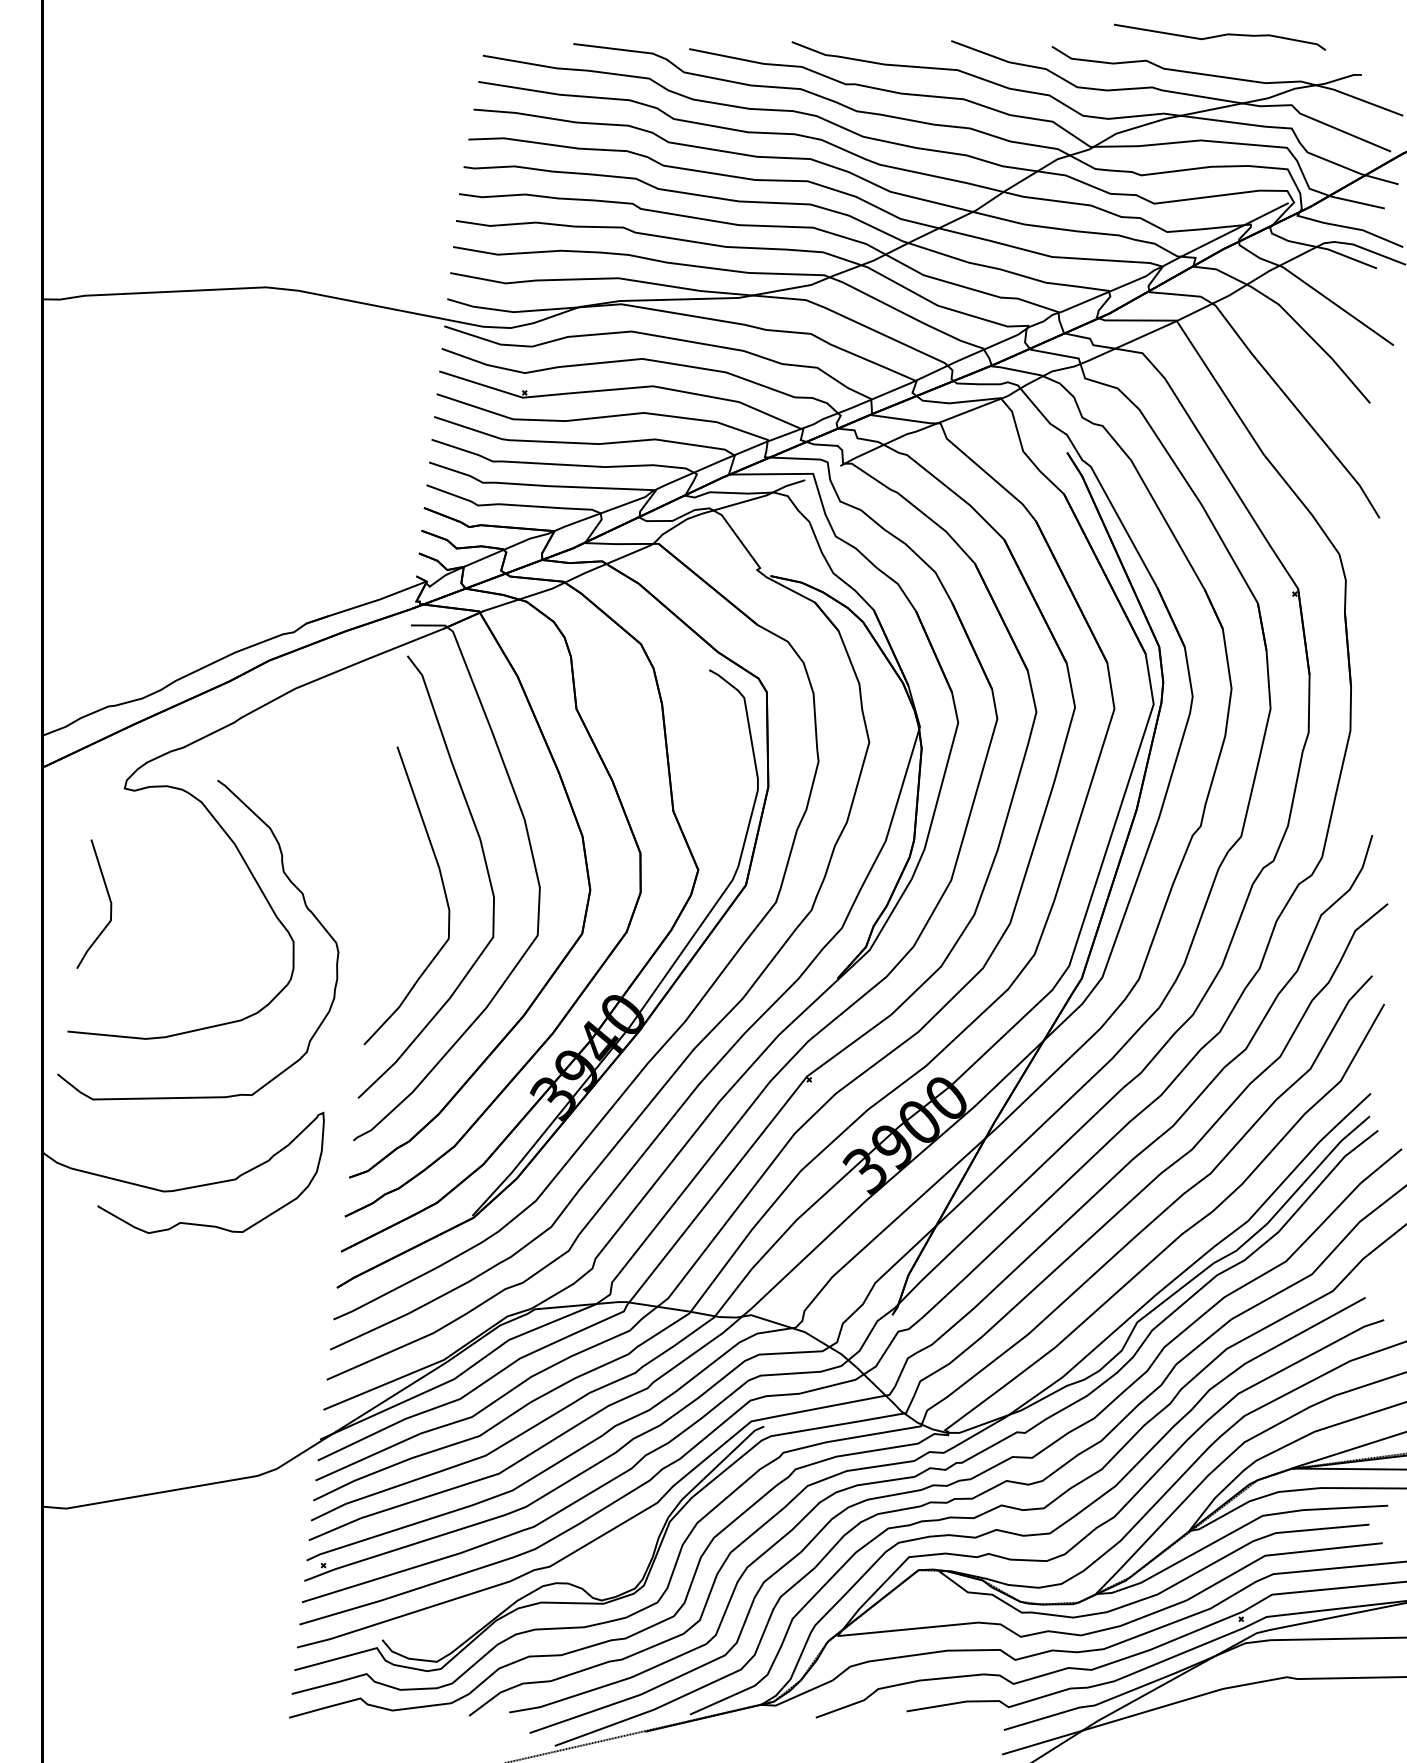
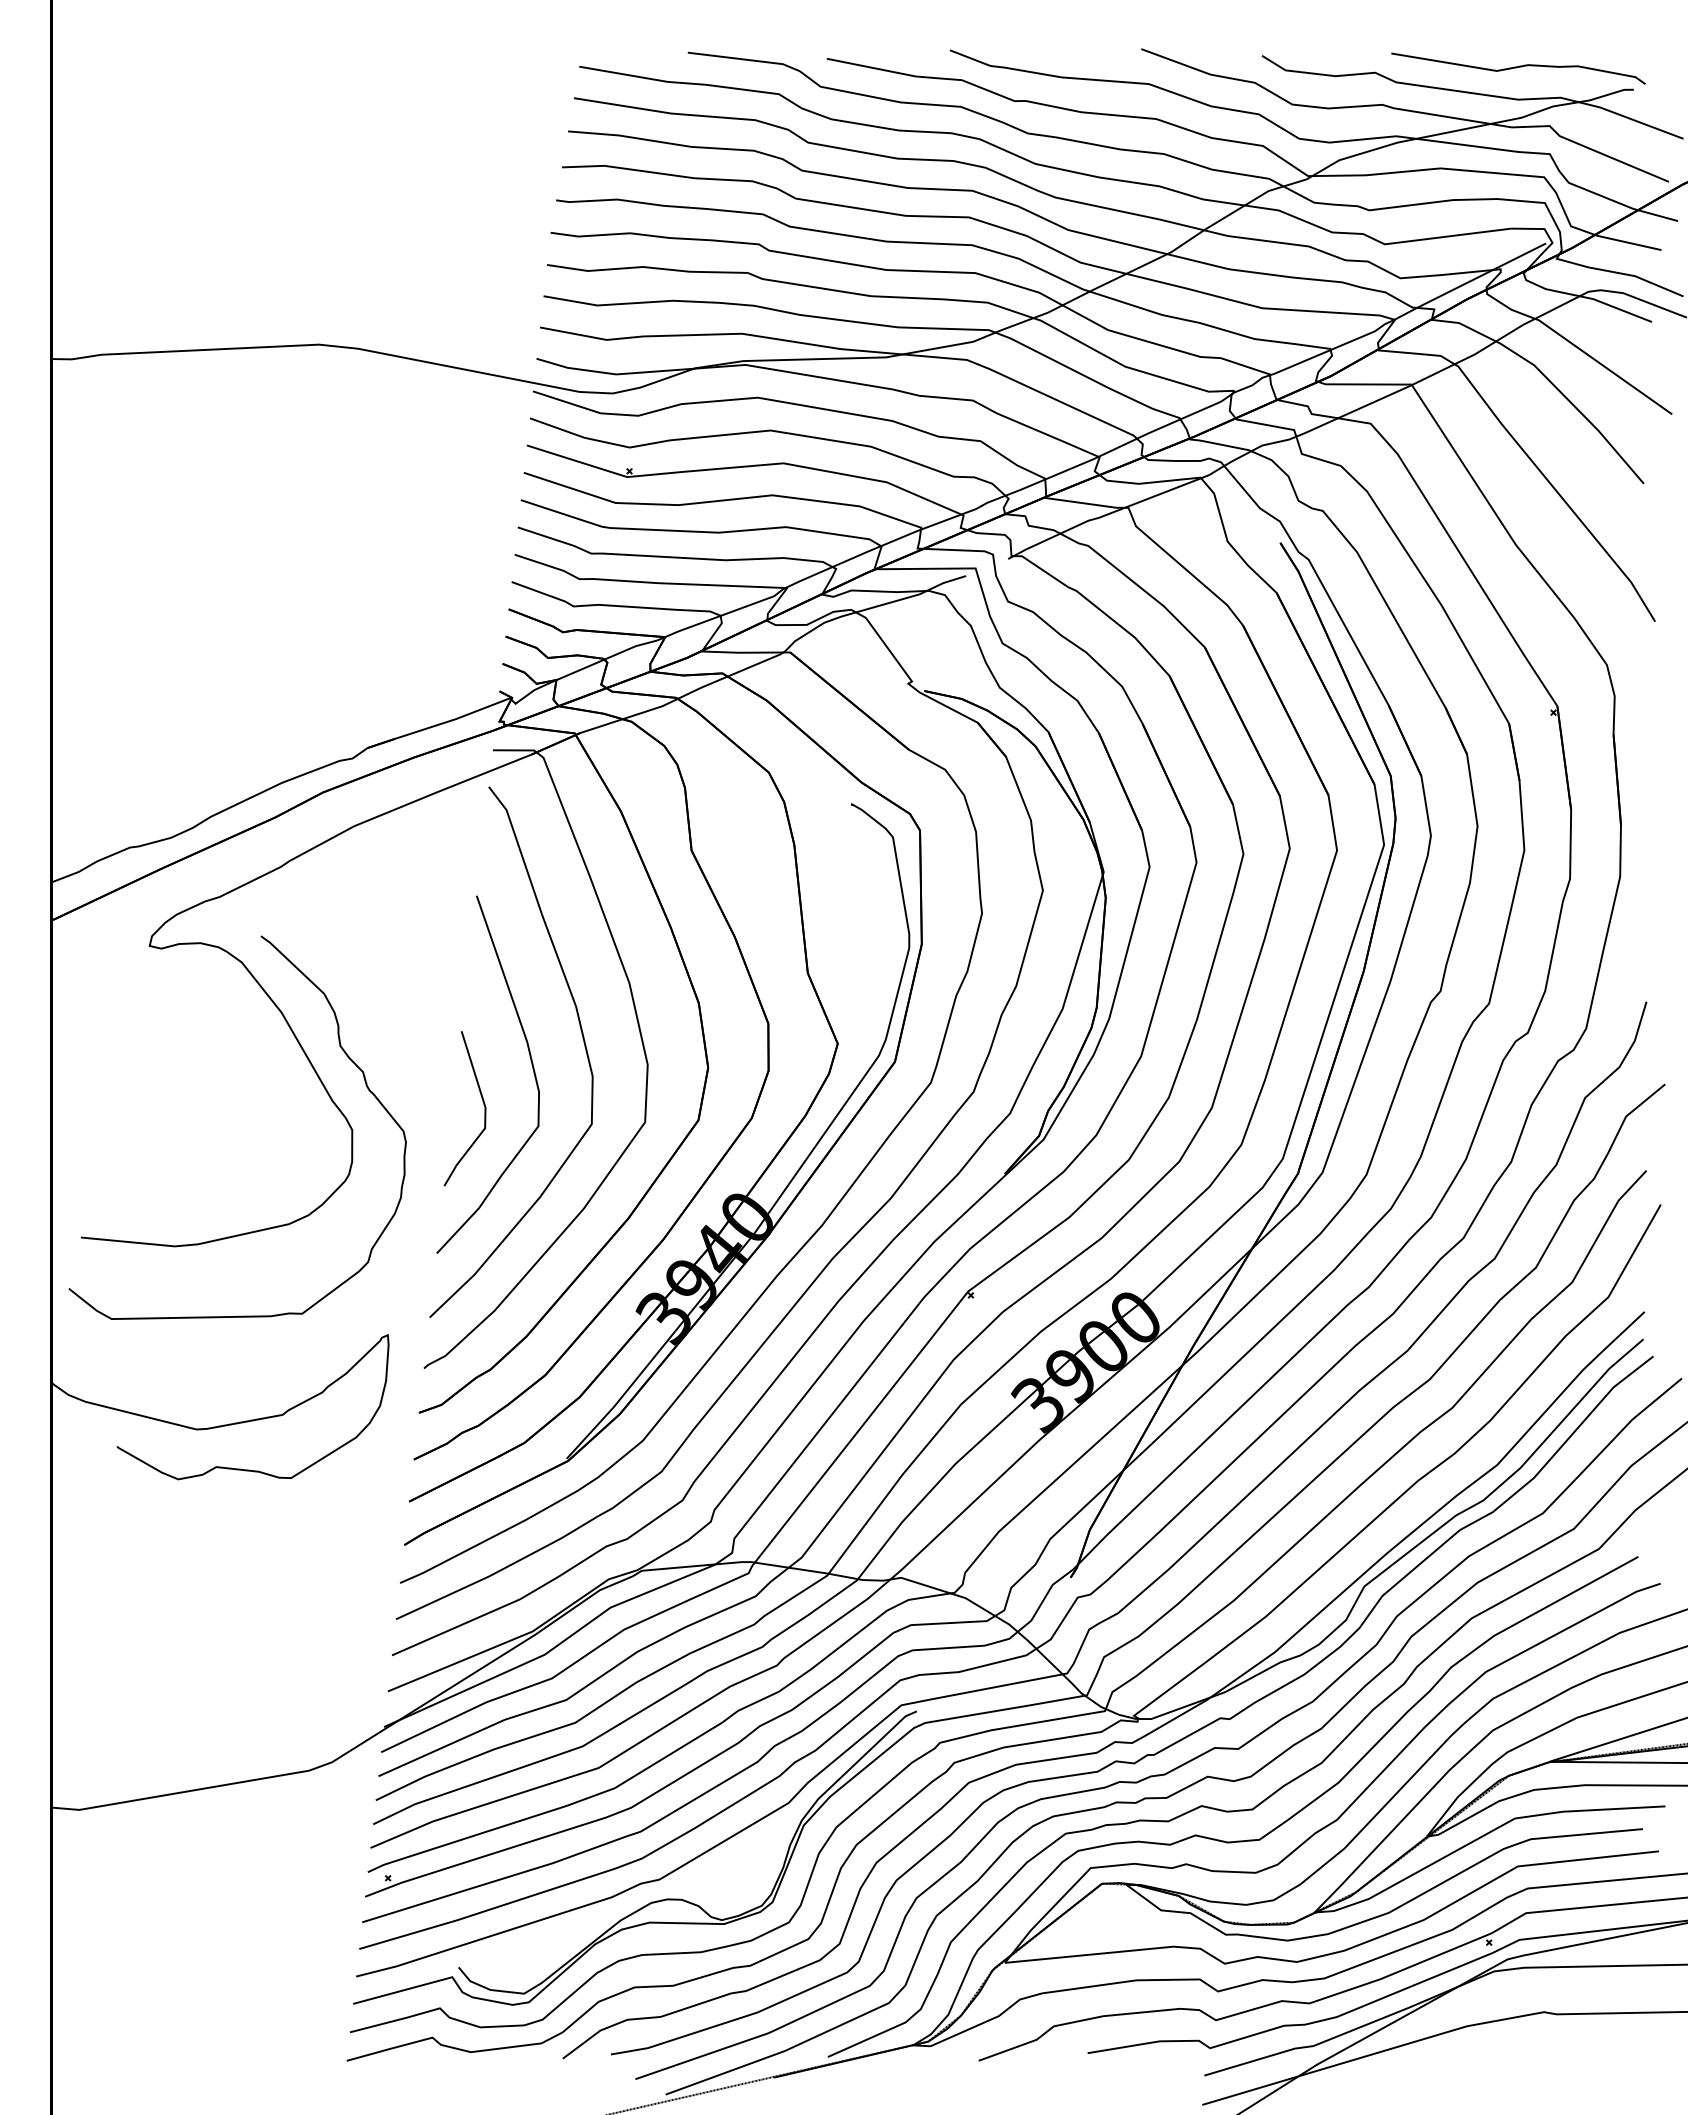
curve: (1219, 36) -> (1518, 67), moved
line: (109, 901) -> (483, 1105), moved

